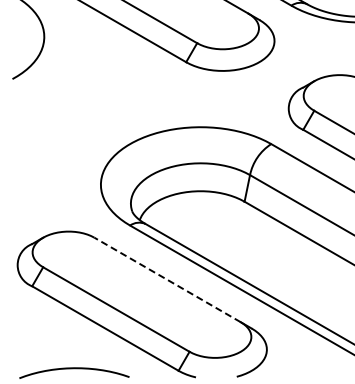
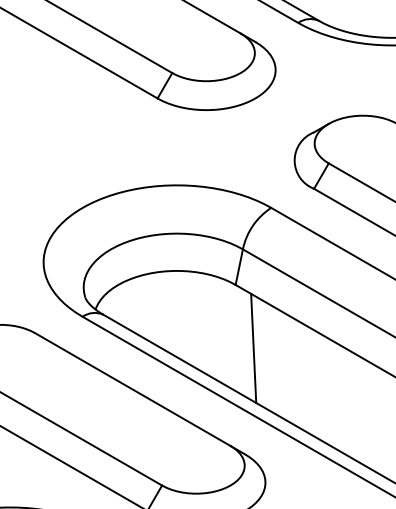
line: (257, 249) -> (252, 348), added
line: (167, 279) -> (132, 388), dashed -> solid

